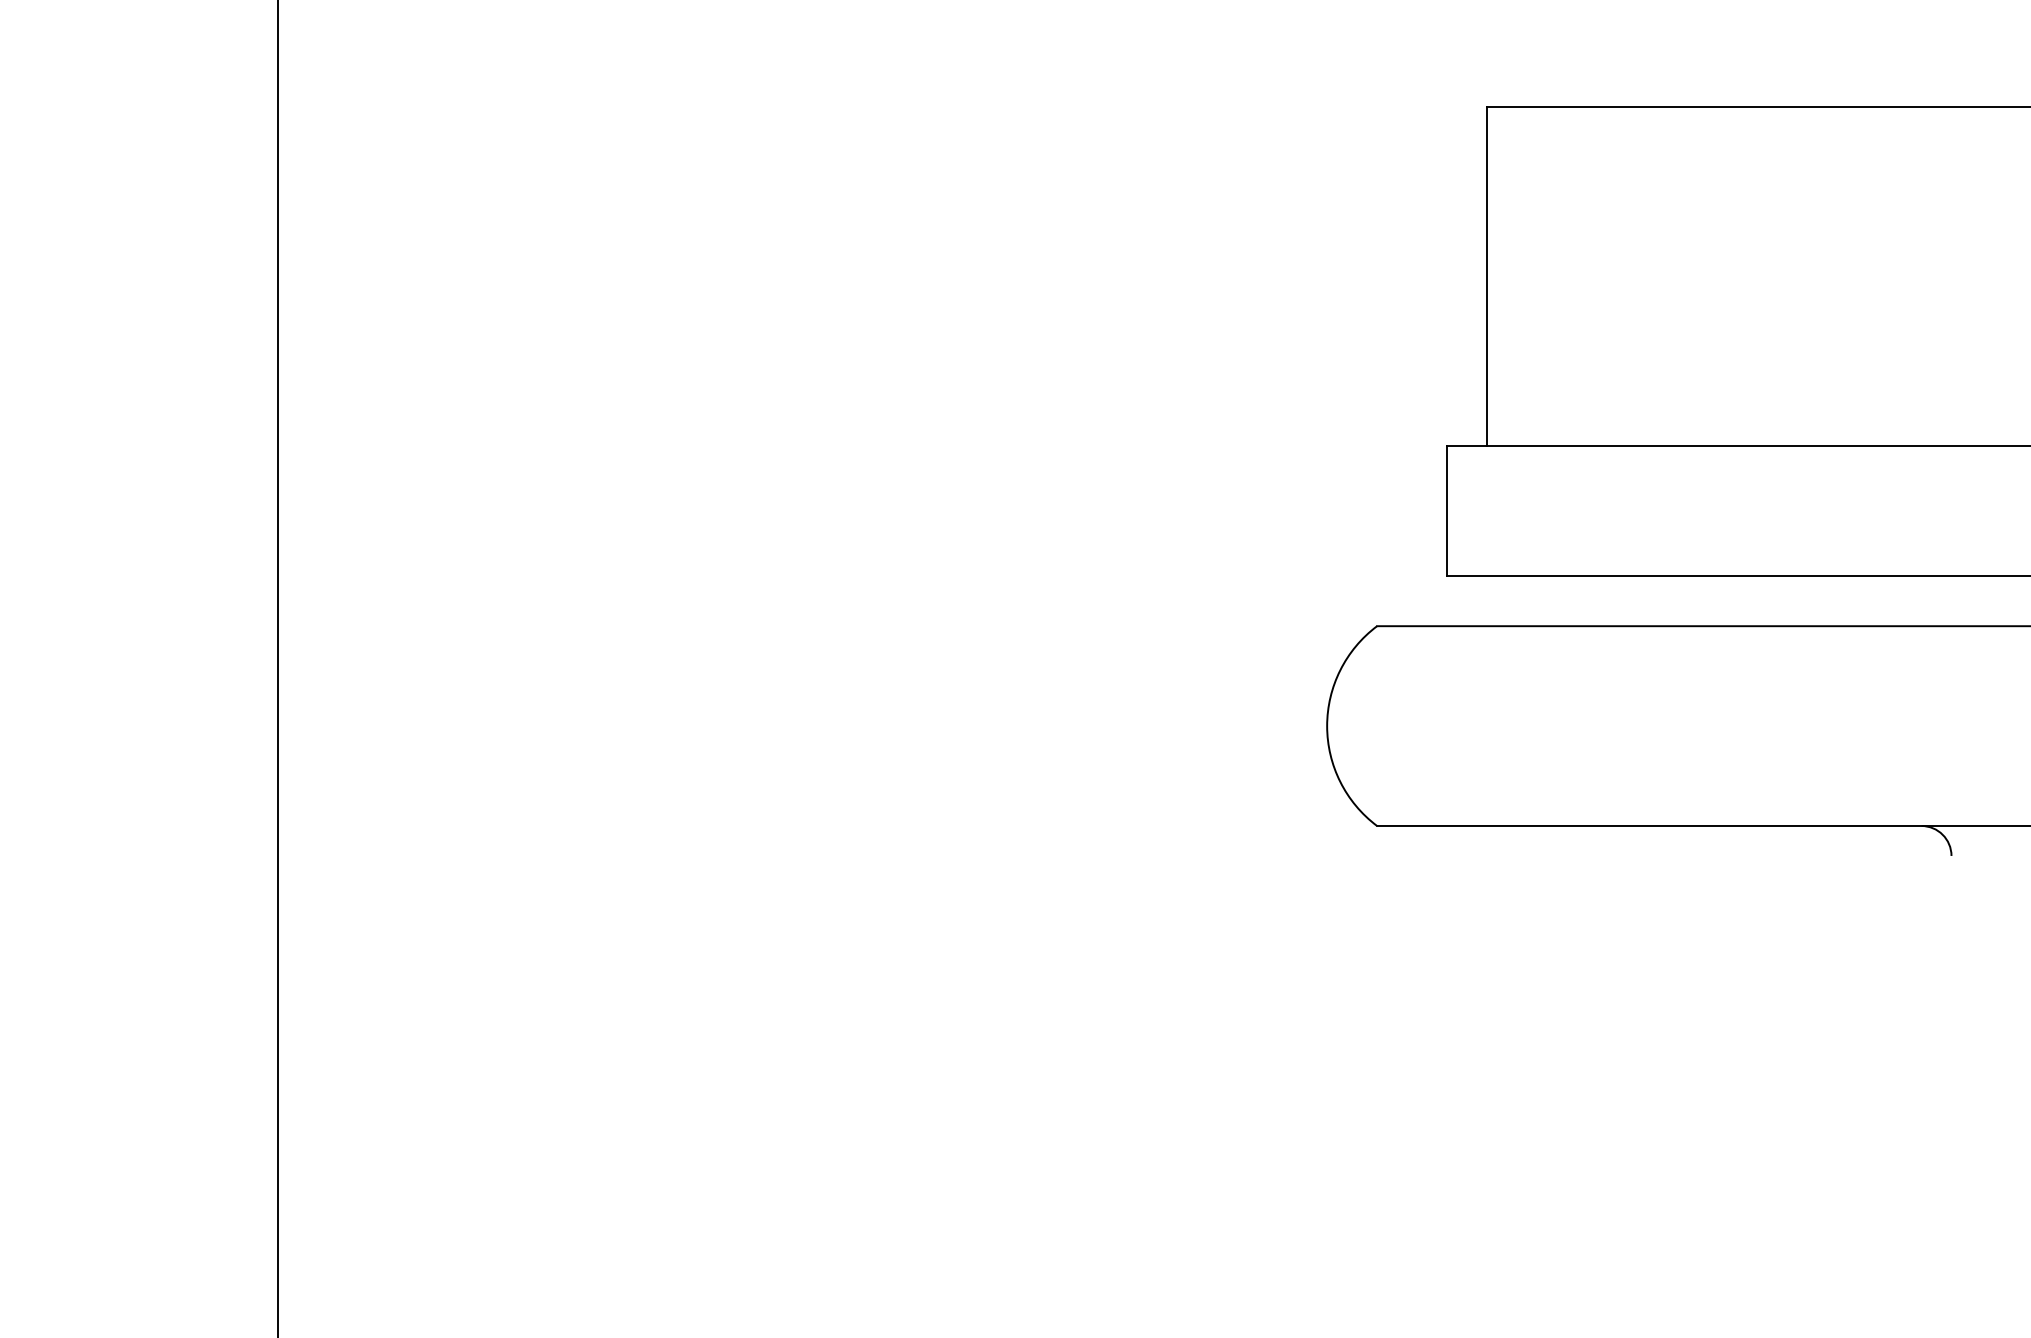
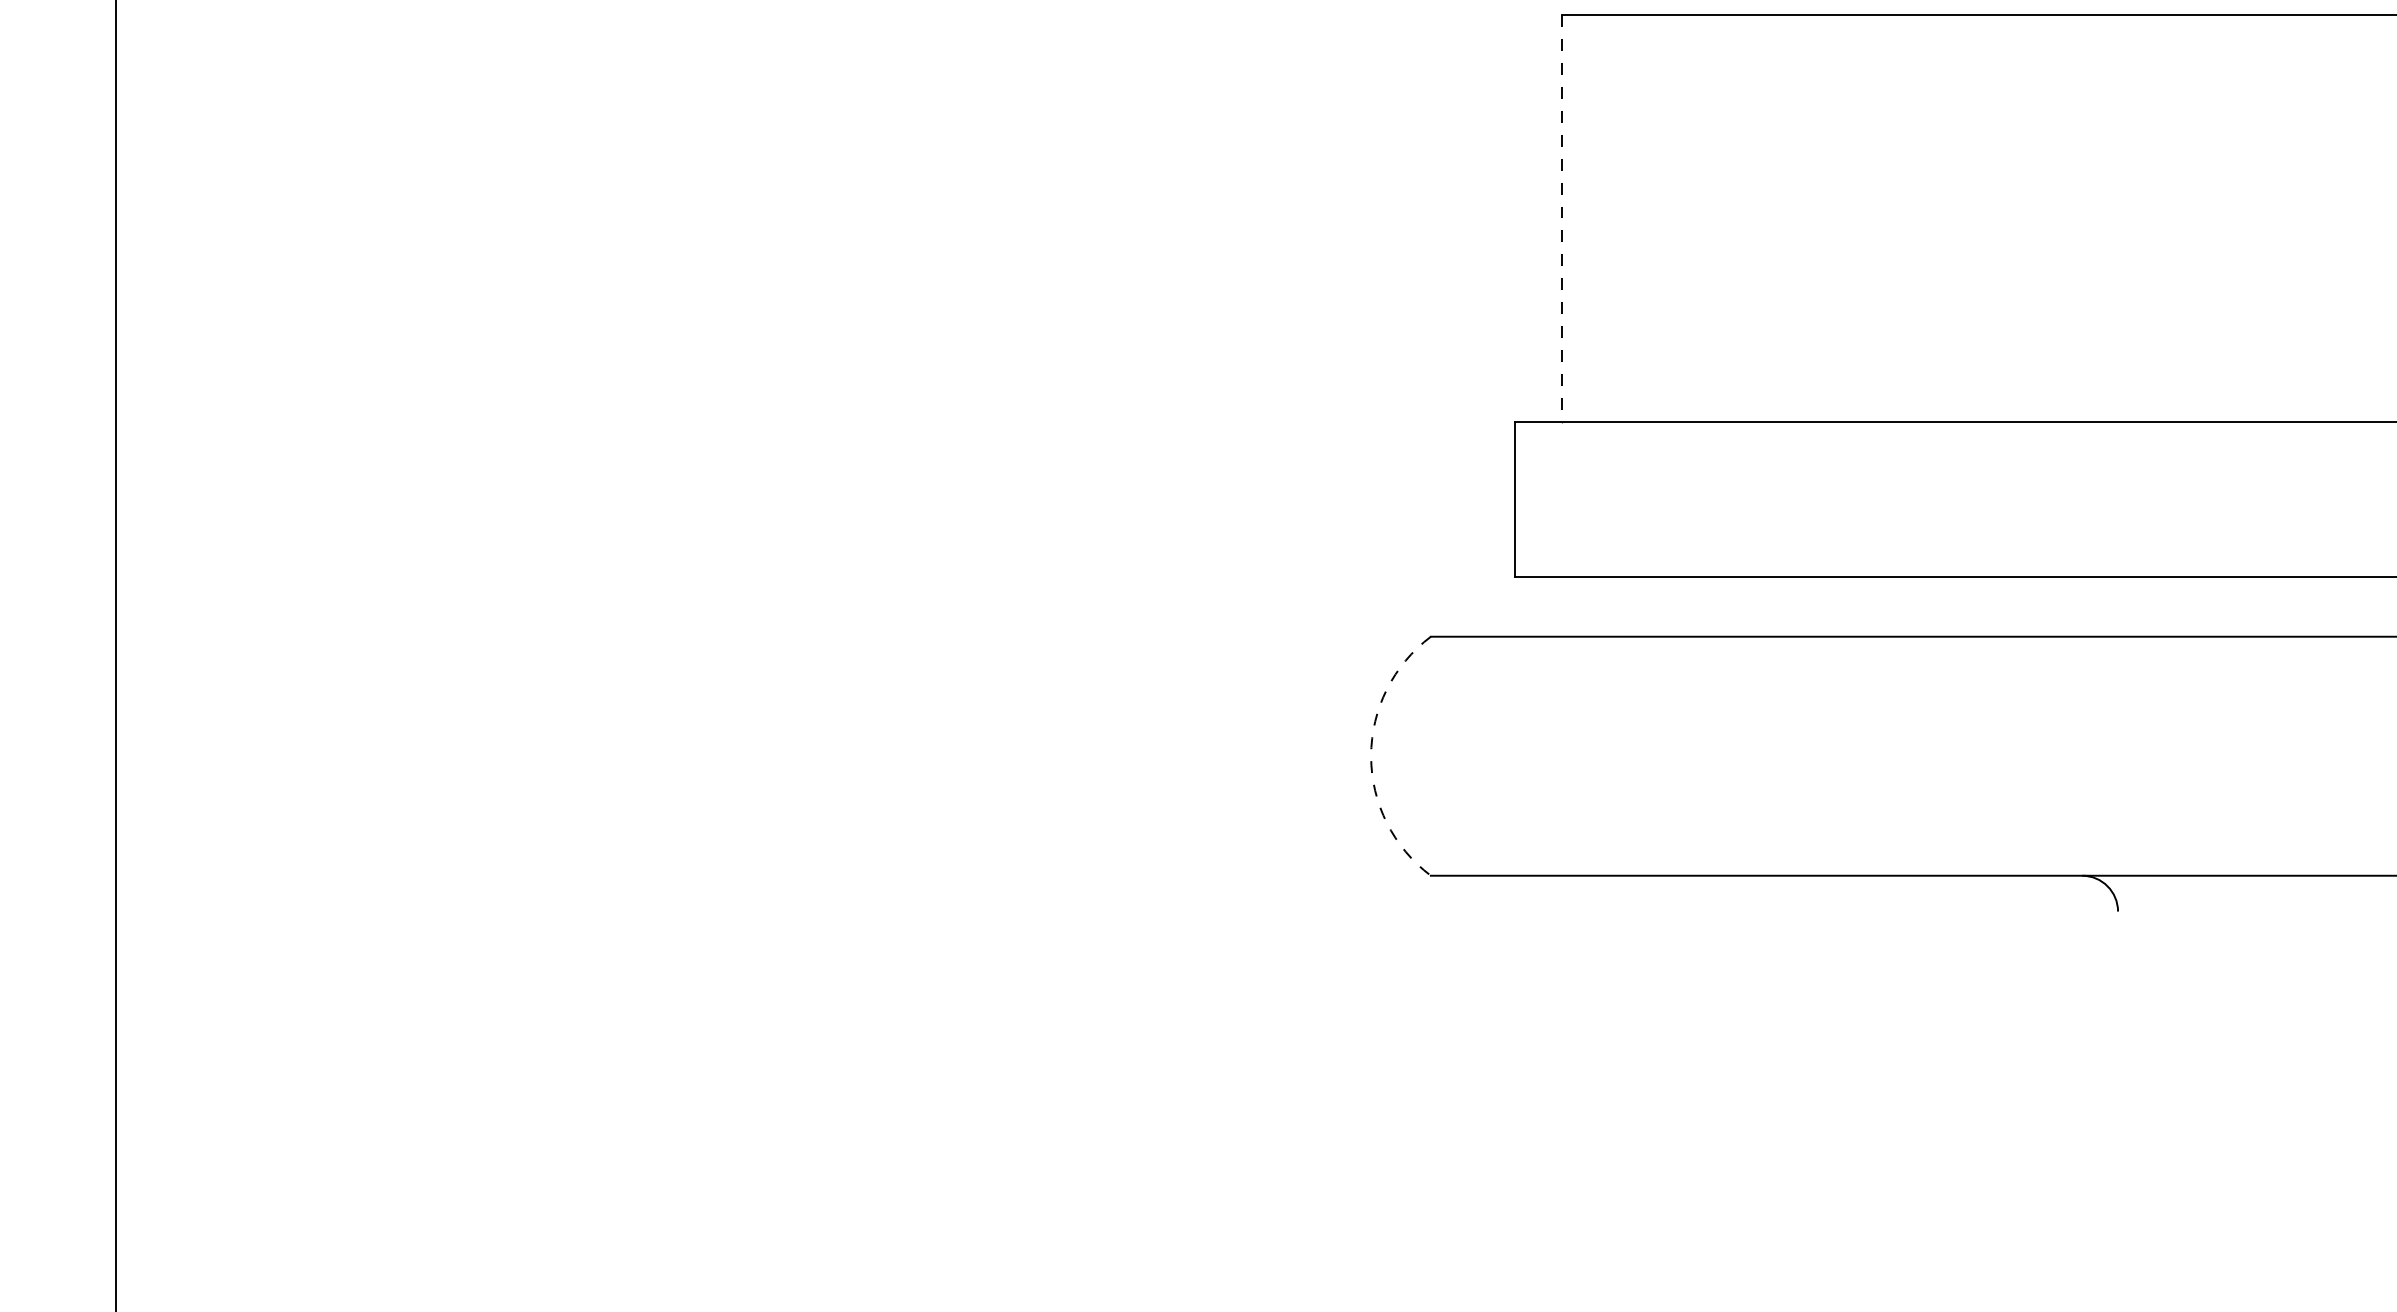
line: (1486, 276) -> (1561, 218), solid -> dashed
arc: (1327, 726) -> (1371, 756), solid -> dashed

